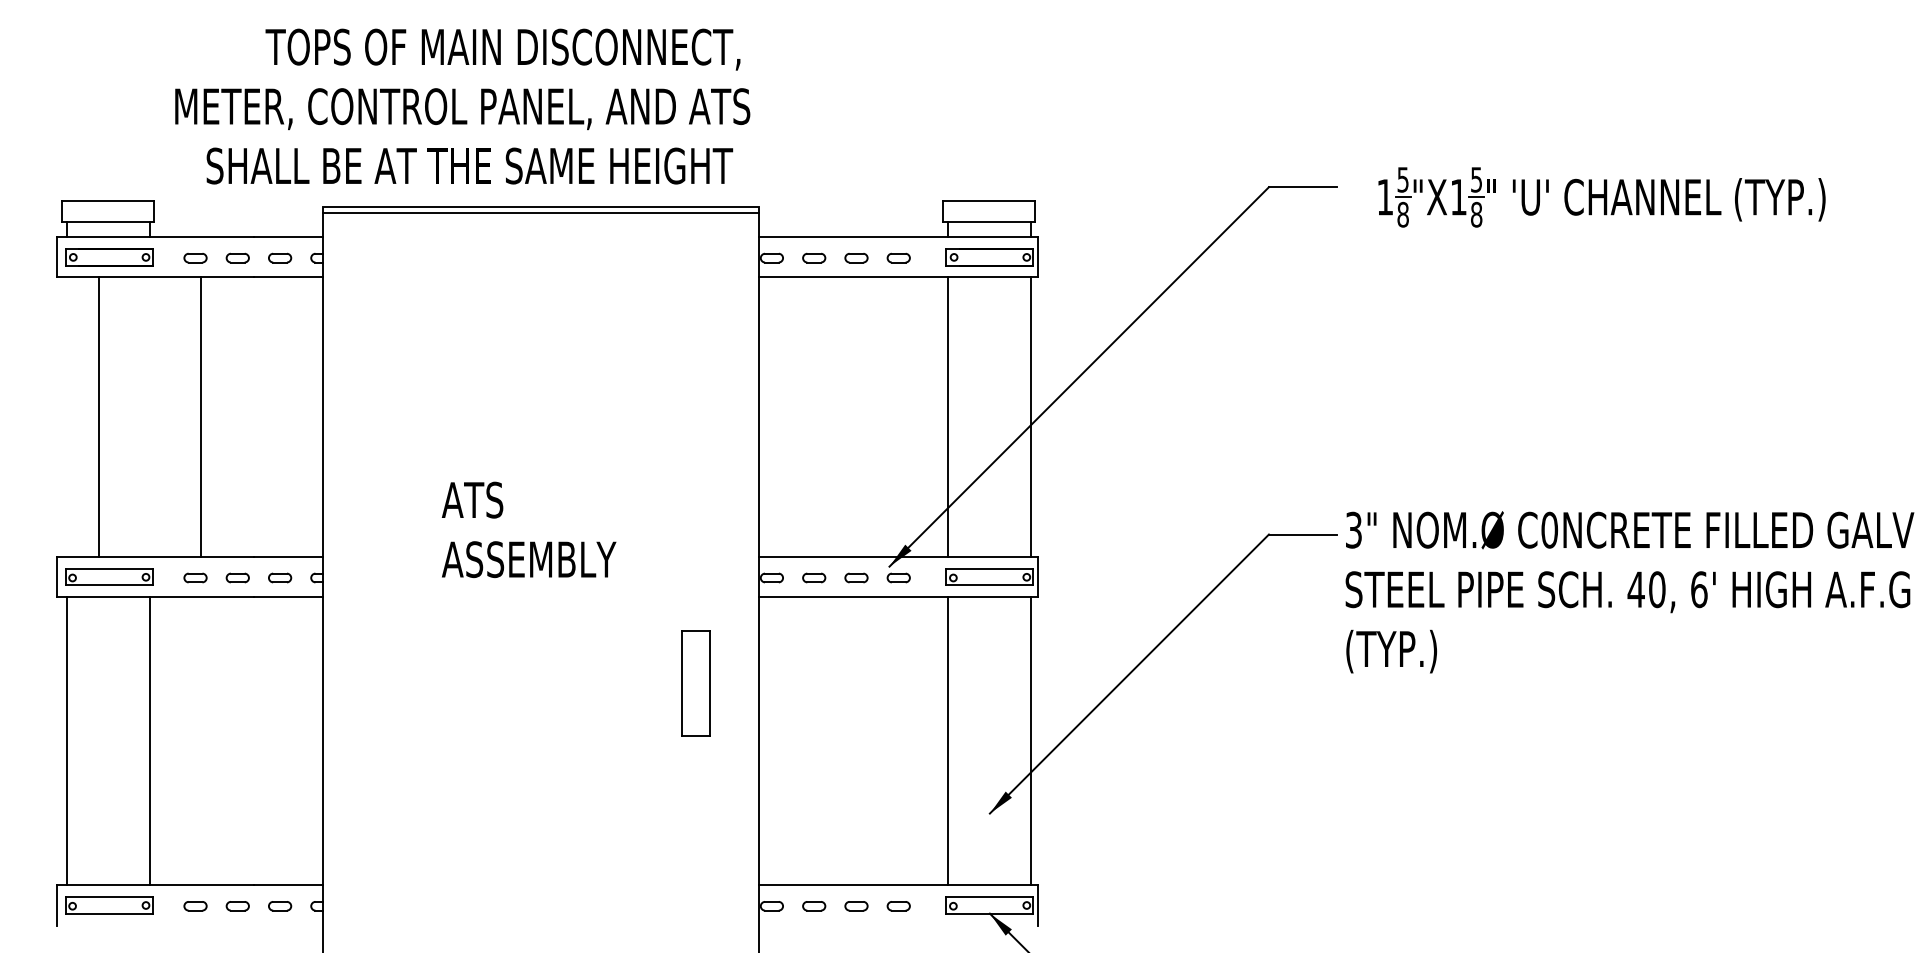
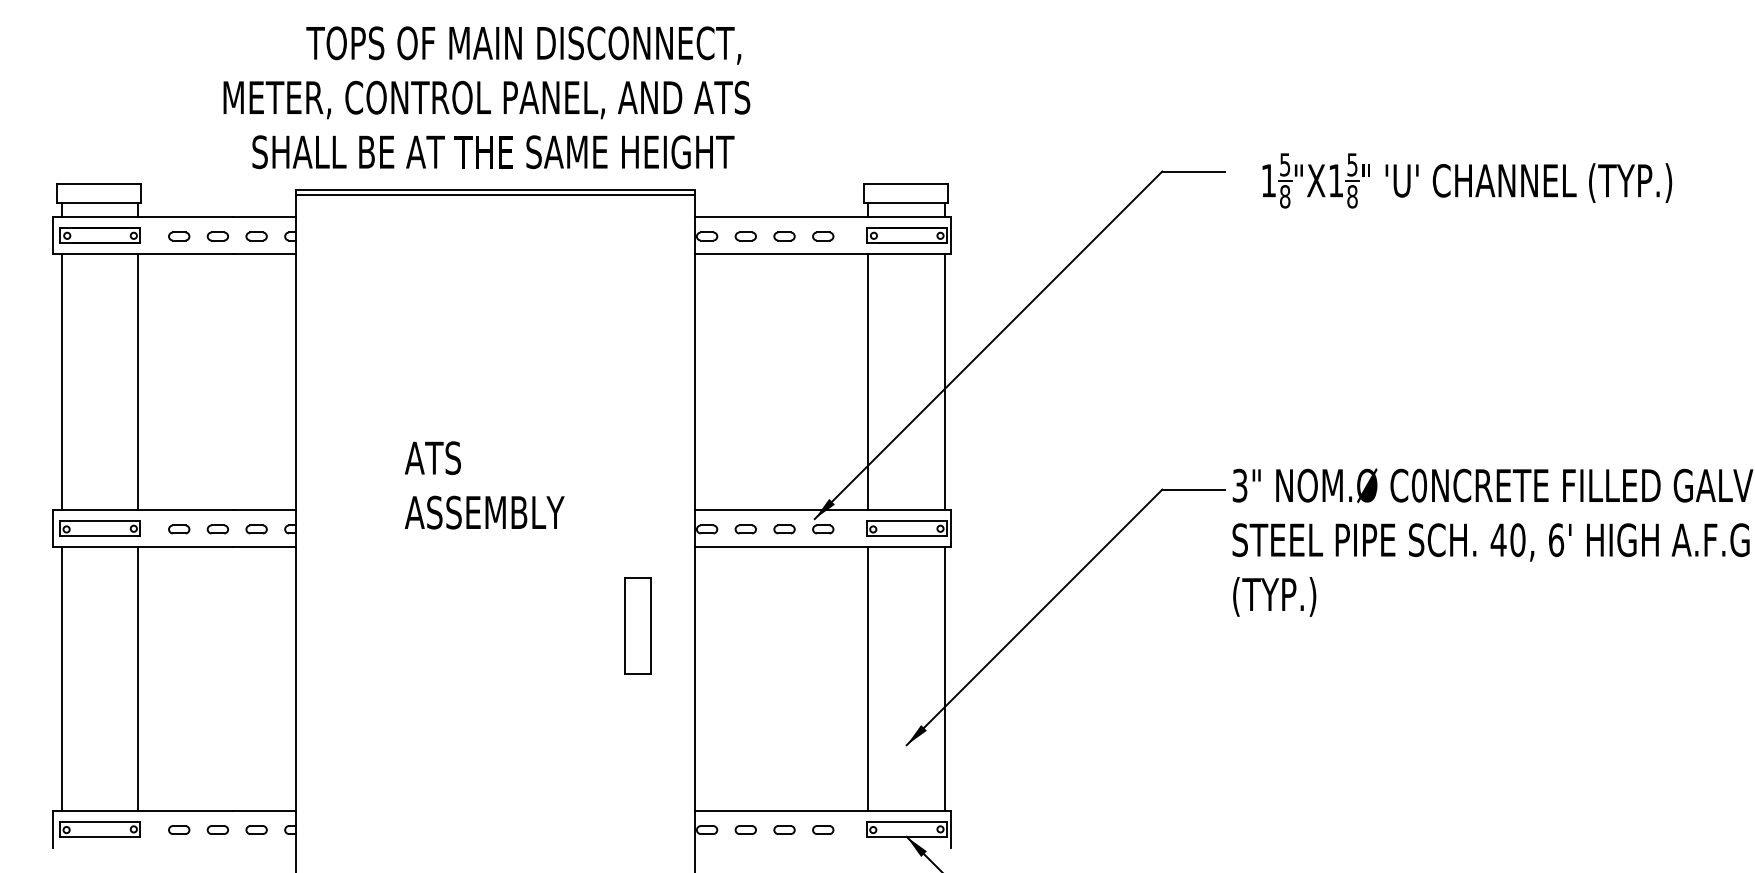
text: (462, 106) -> (486, 97), moved
line: (98, 417) -> (61, 382), moved
line: (200, 417) -> (137, 382), moved

